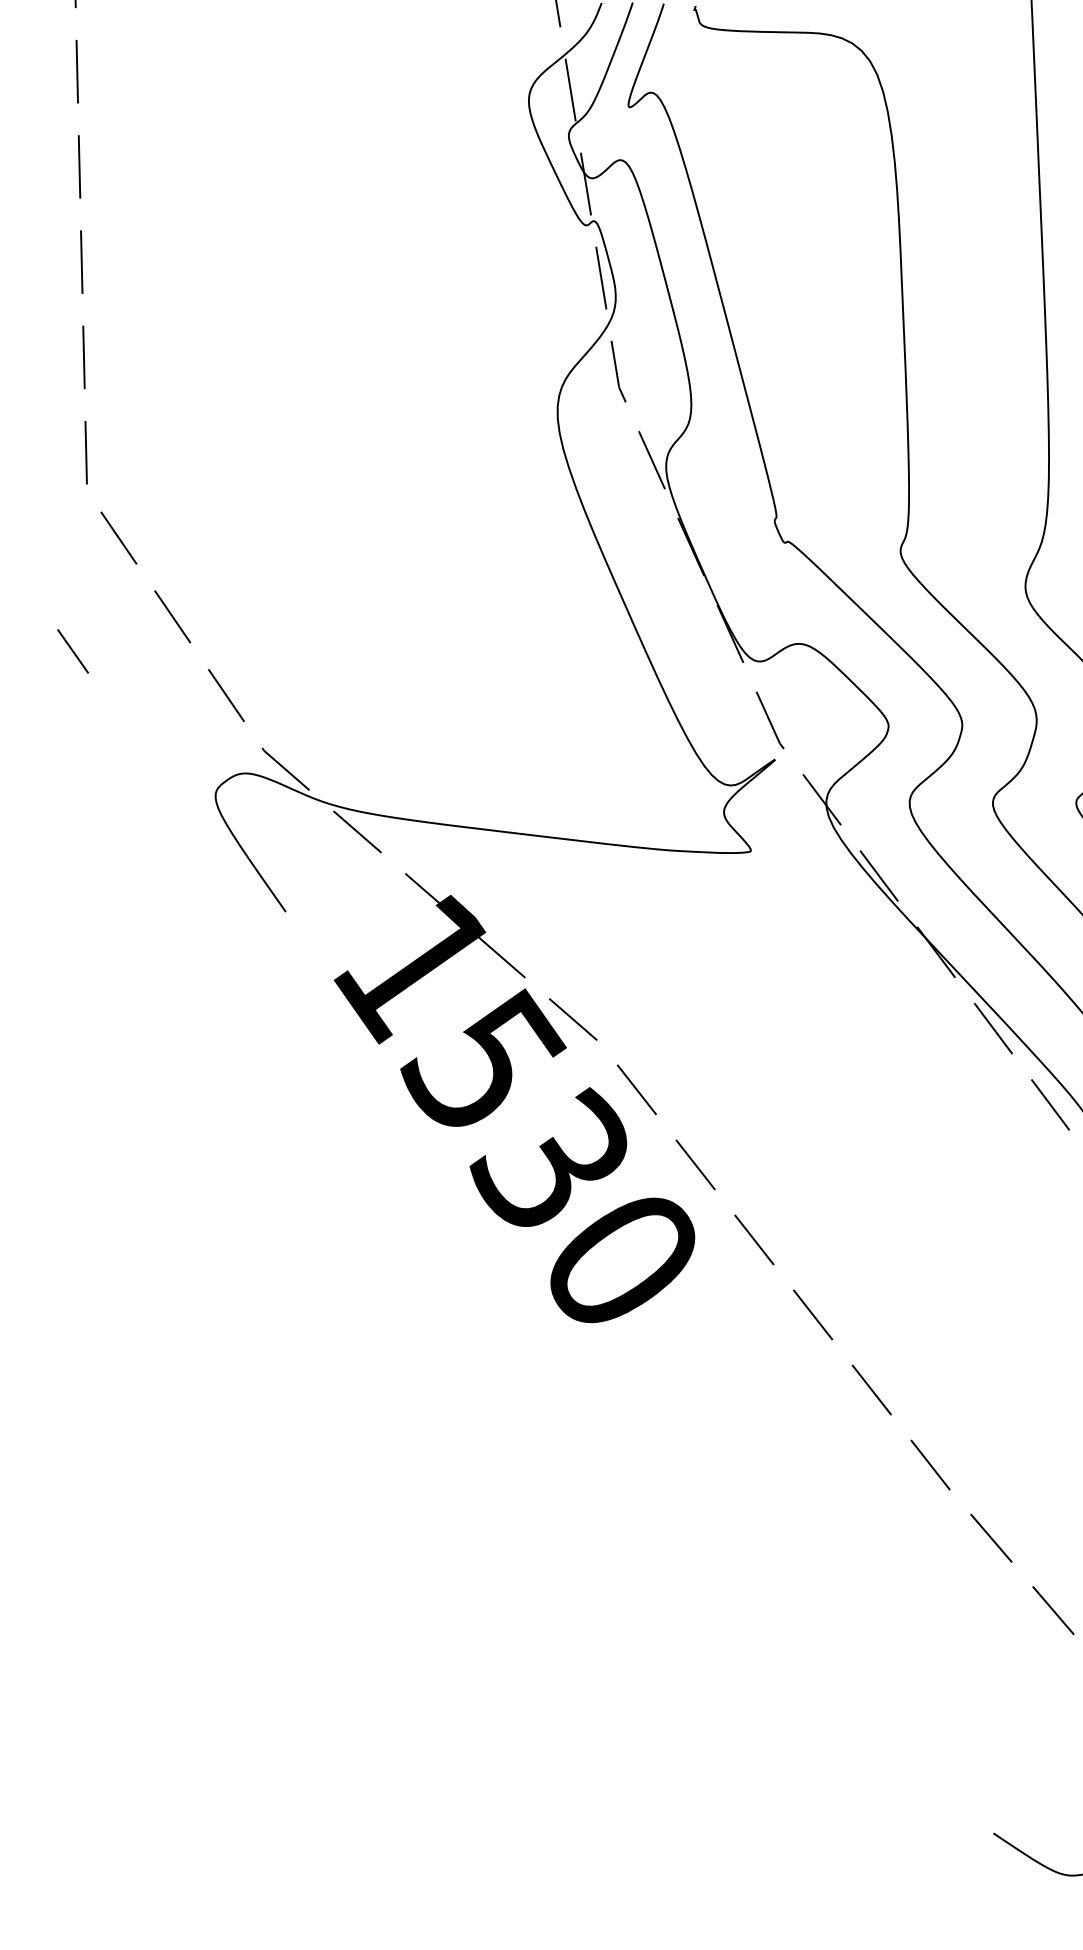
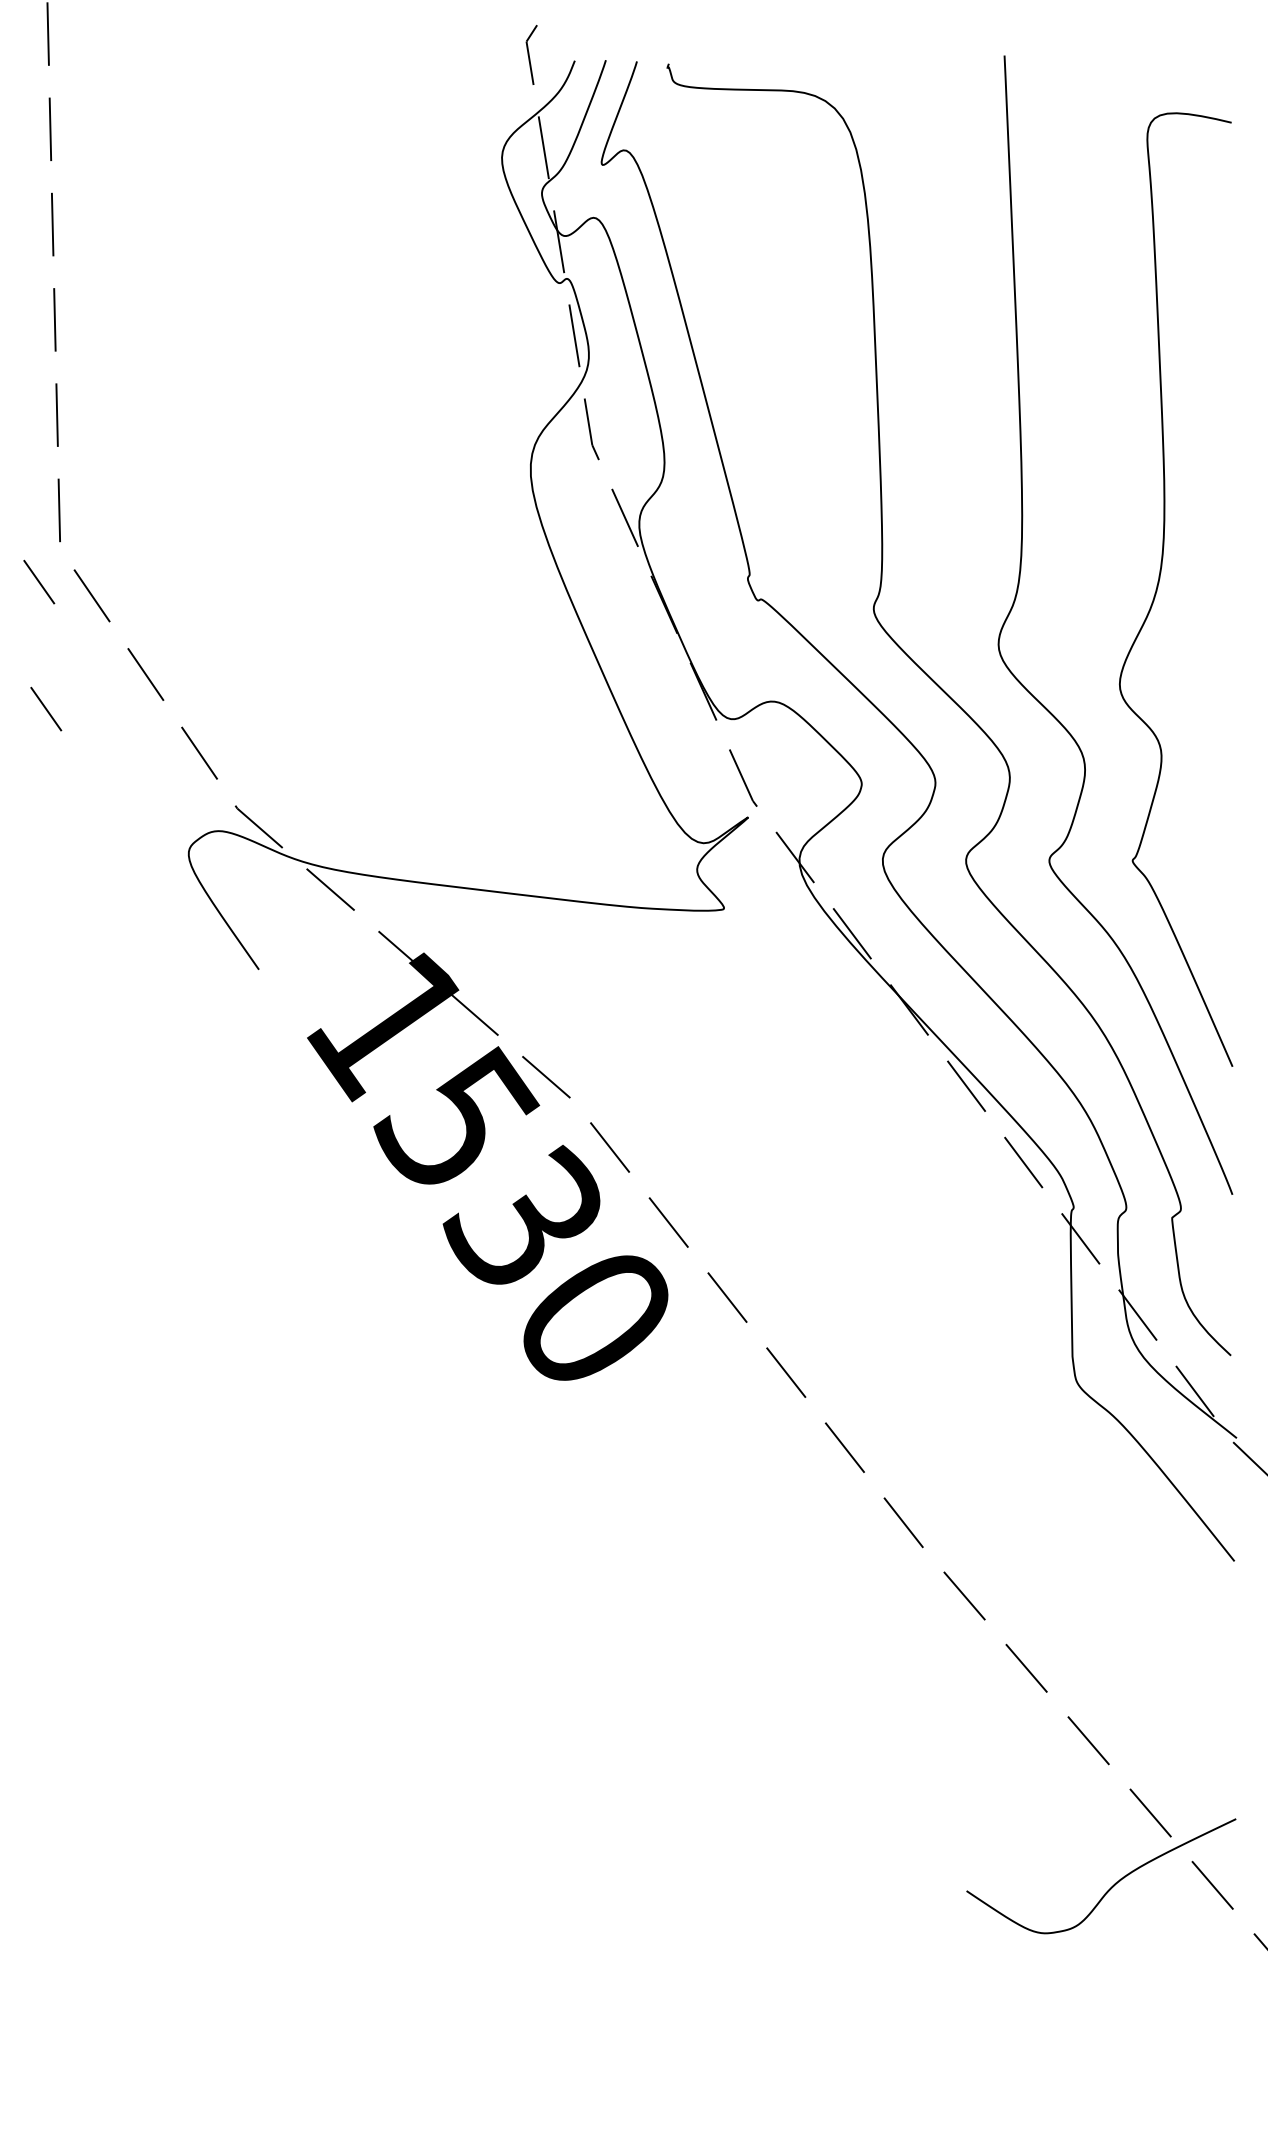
line: (66, 523) -> (39, 581), added

